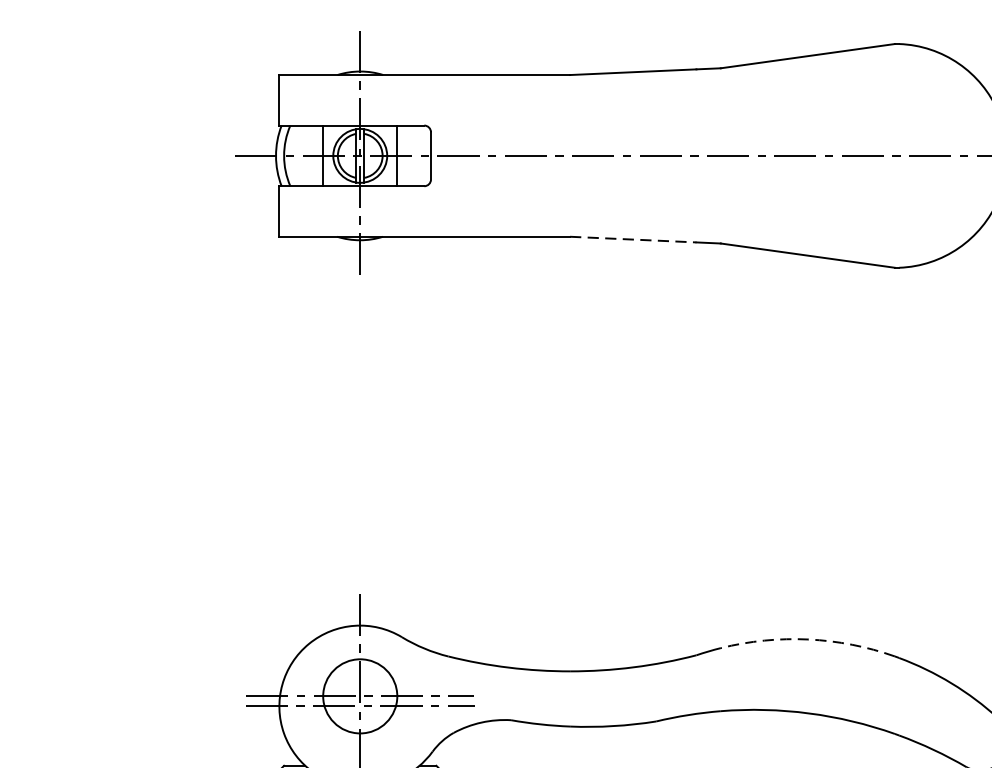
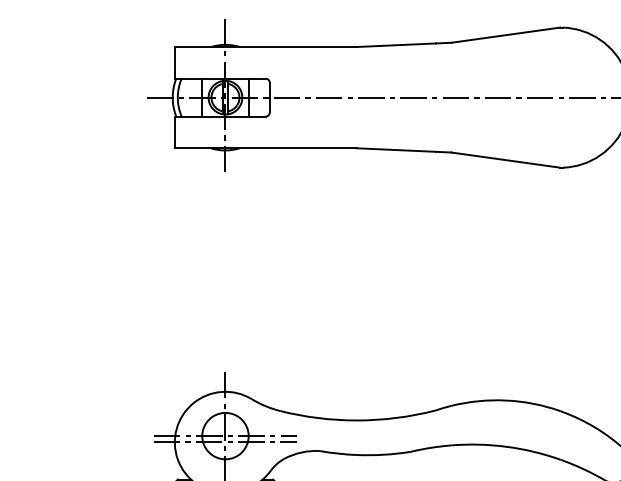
line: (633, 240) -> (396, 150), dashed -> solid
arc: (808, 639) -> (506, 400), dashed -> solid

